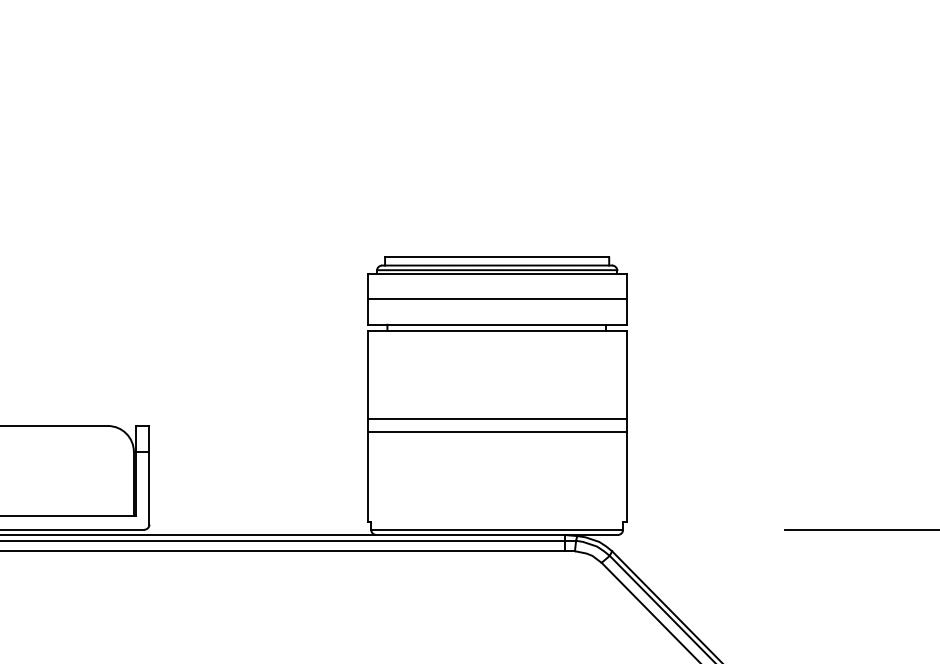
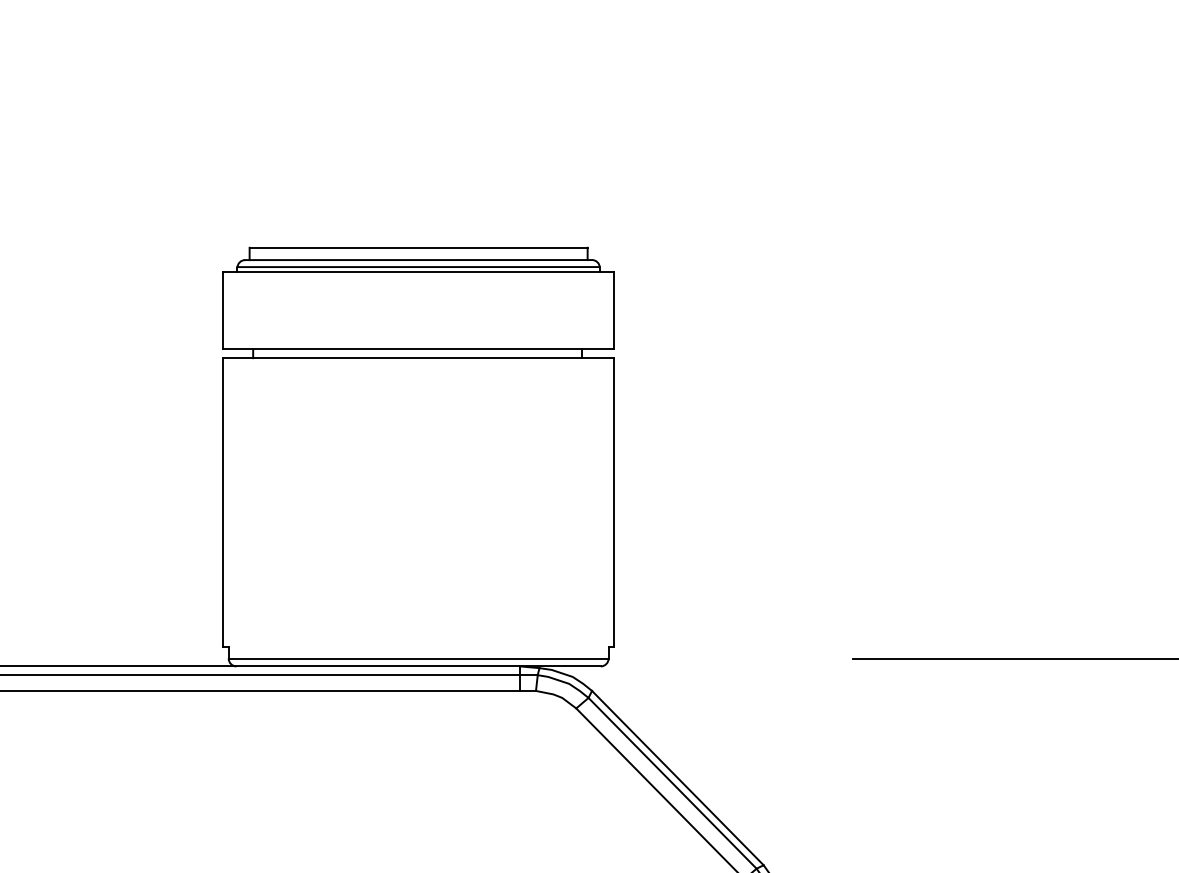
line: (496, 299) -> (417, 311), removed
line: (496, 419) -> (417, 492), removed
line: (496, 431) -> (417, 510), removed

